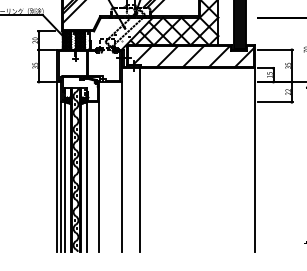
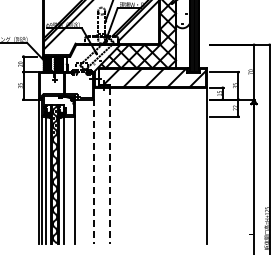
line: (140, 160) -> (109, 166), solid -> dashed
line: (121, 166) -> (93, 171), solid -> dashed

